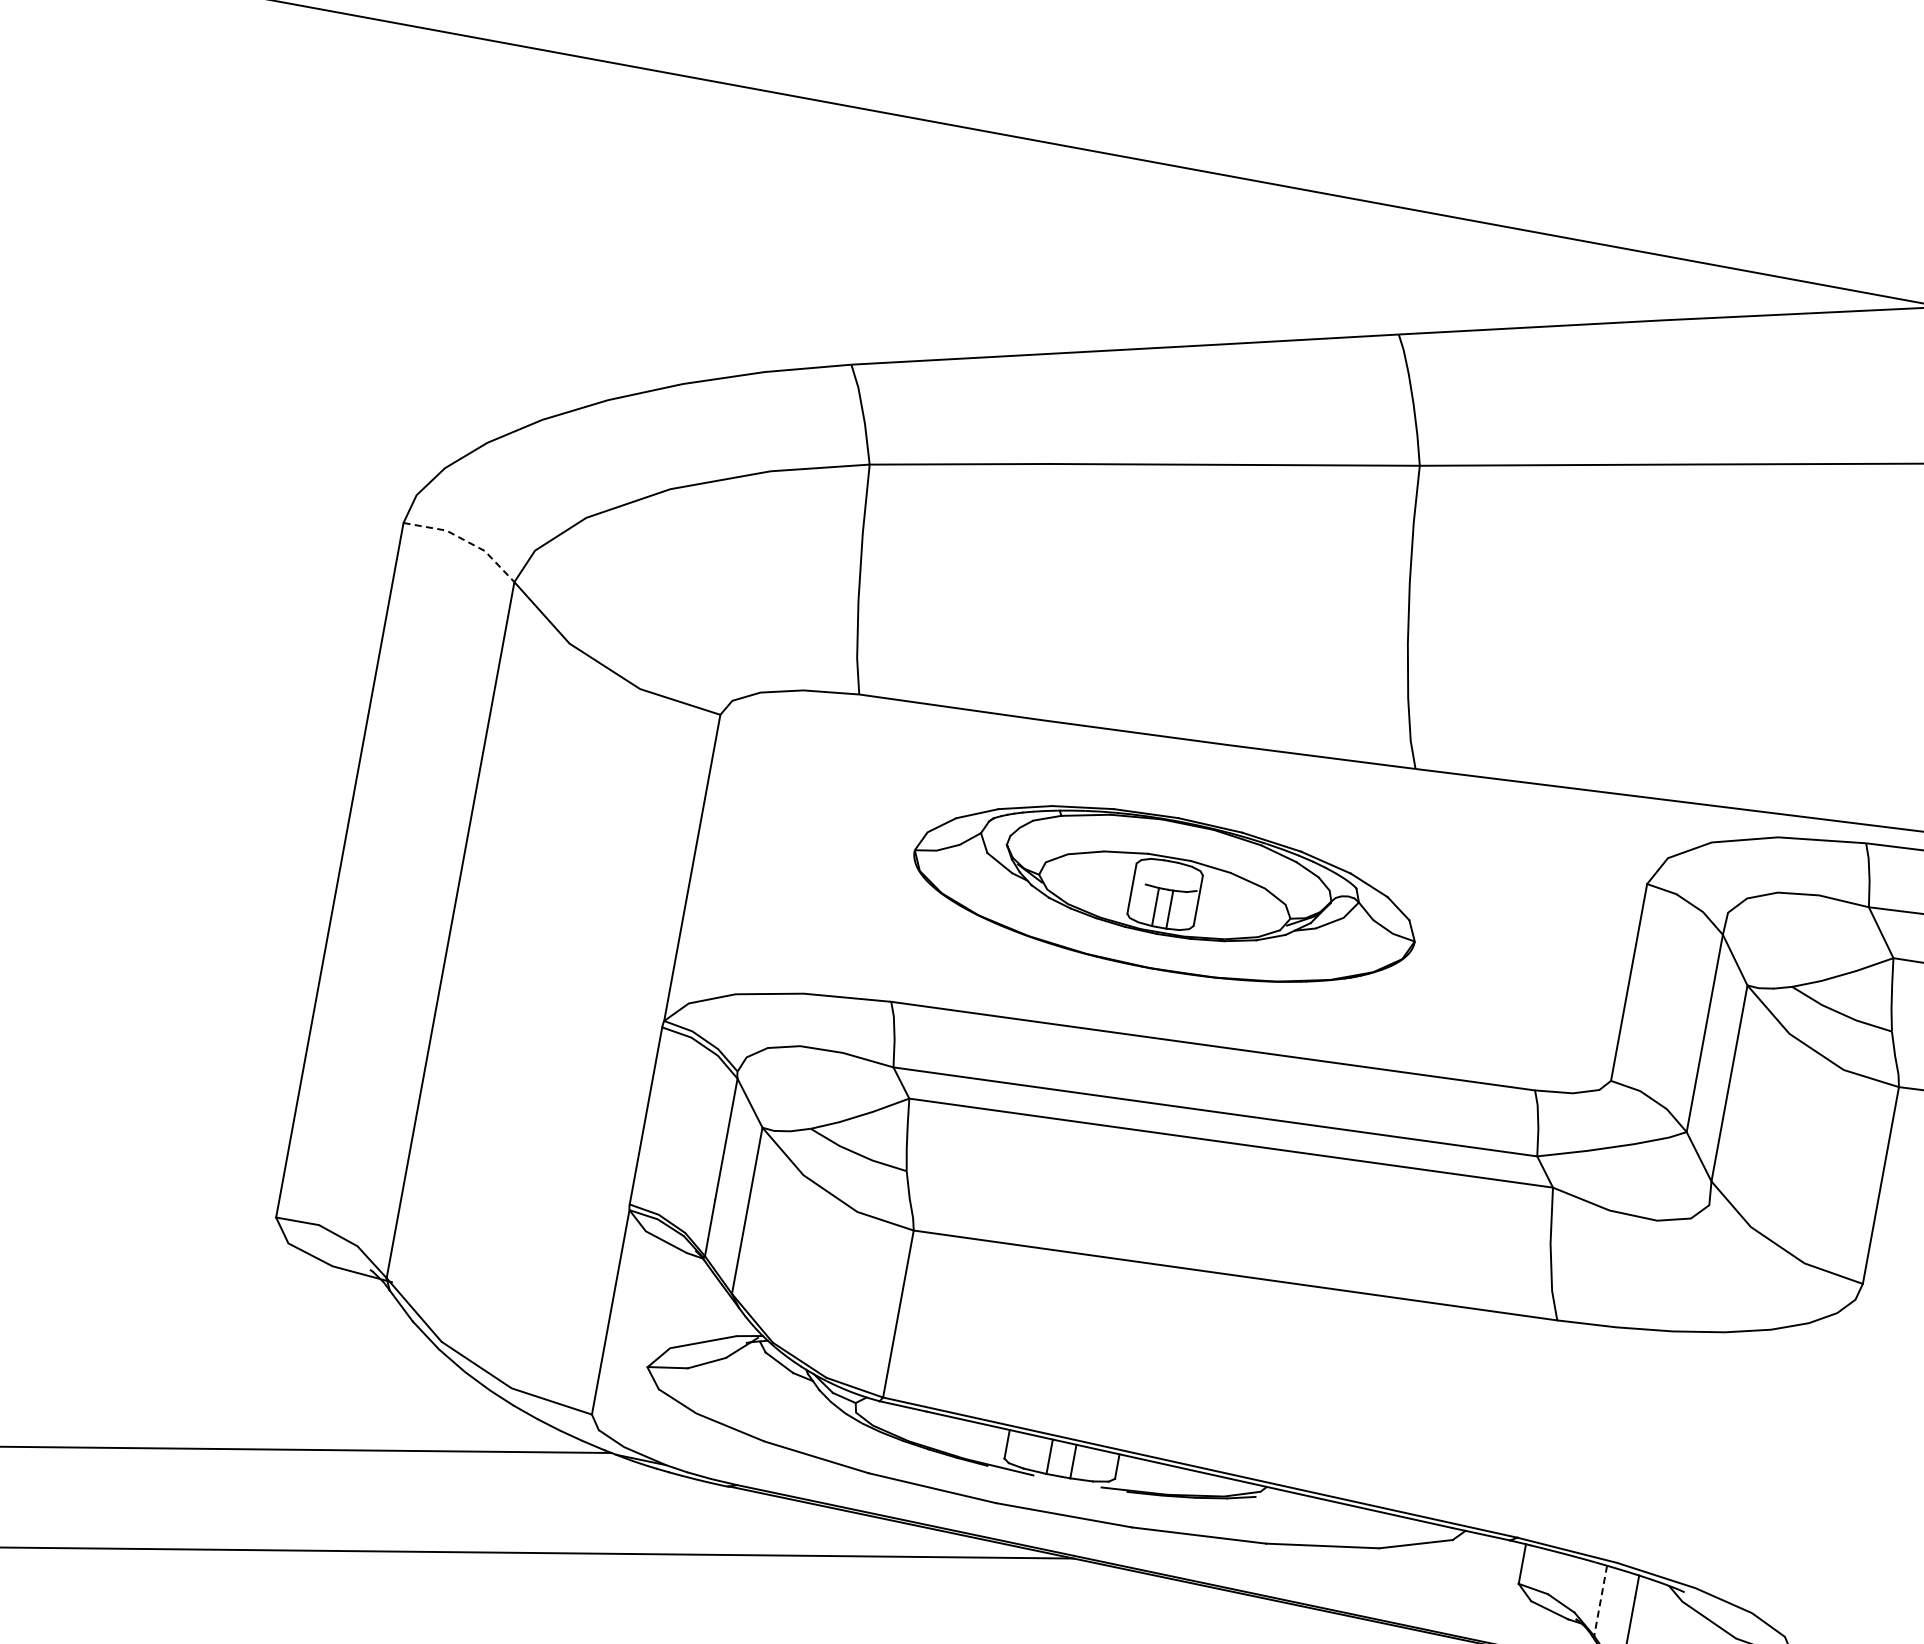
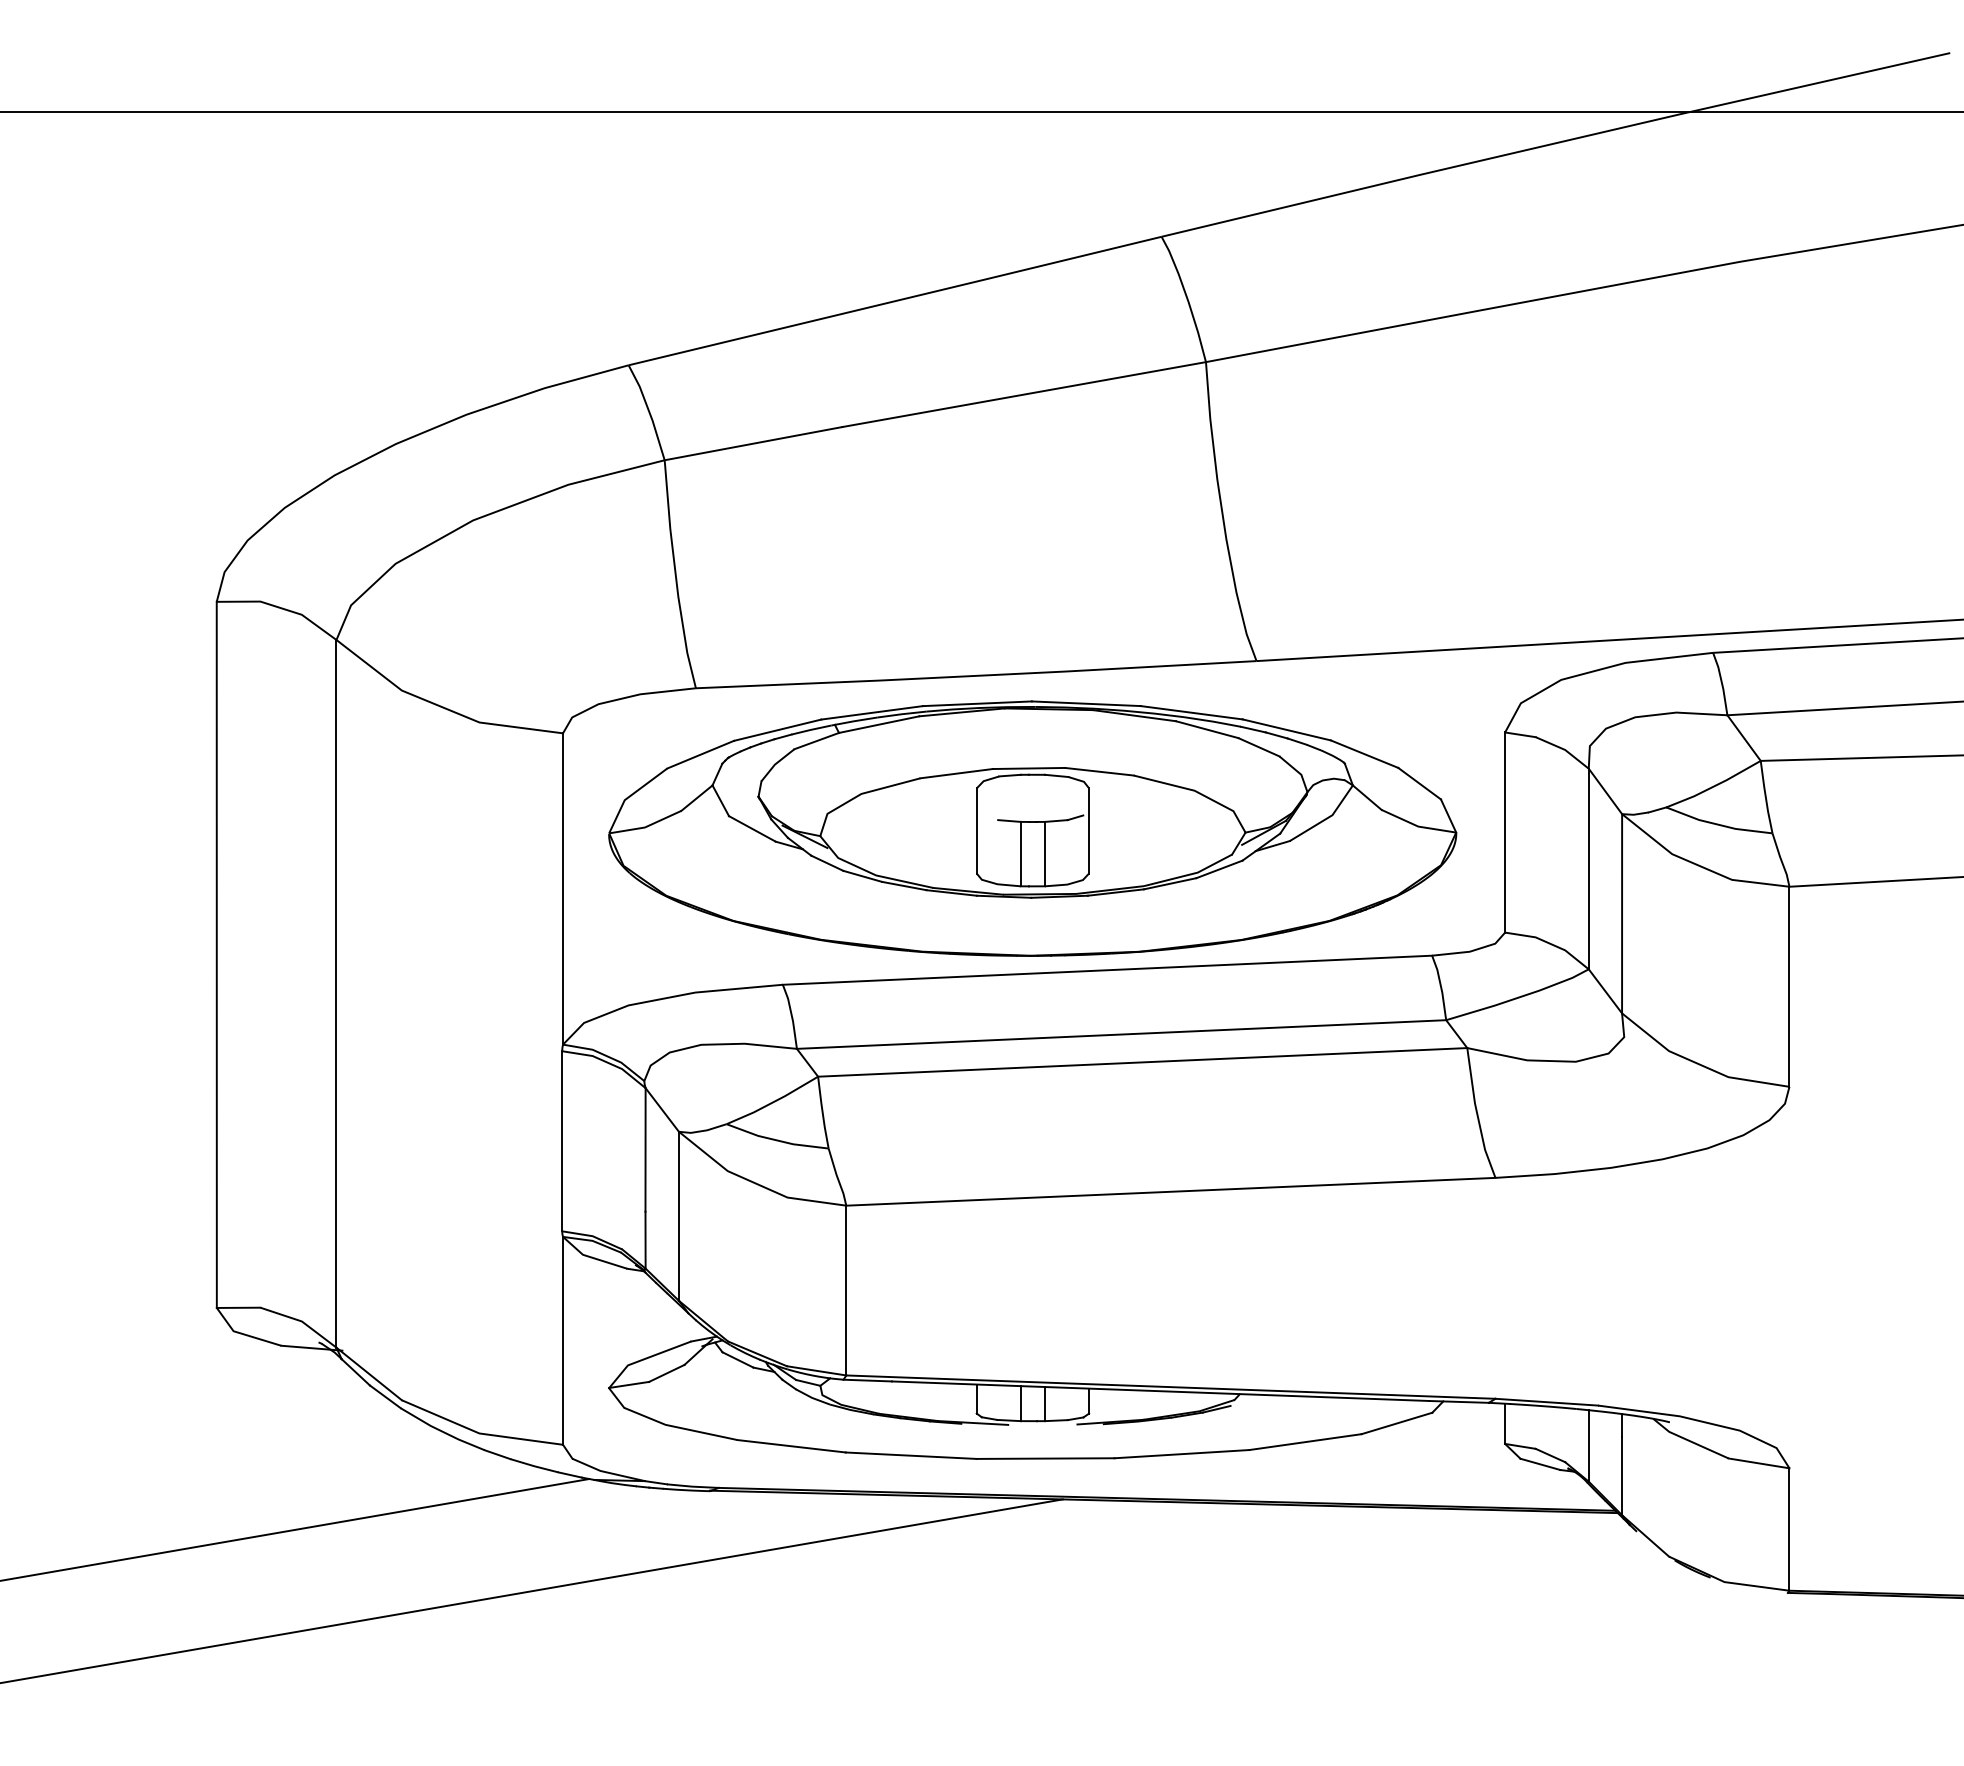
line: (466, 541) -> (281, 608), dashed -> solid
part: (1164, 893) -> (1032, 828), size x1.67
line: (1600, 1600) -> (1588, 1445), dashed -> solid

